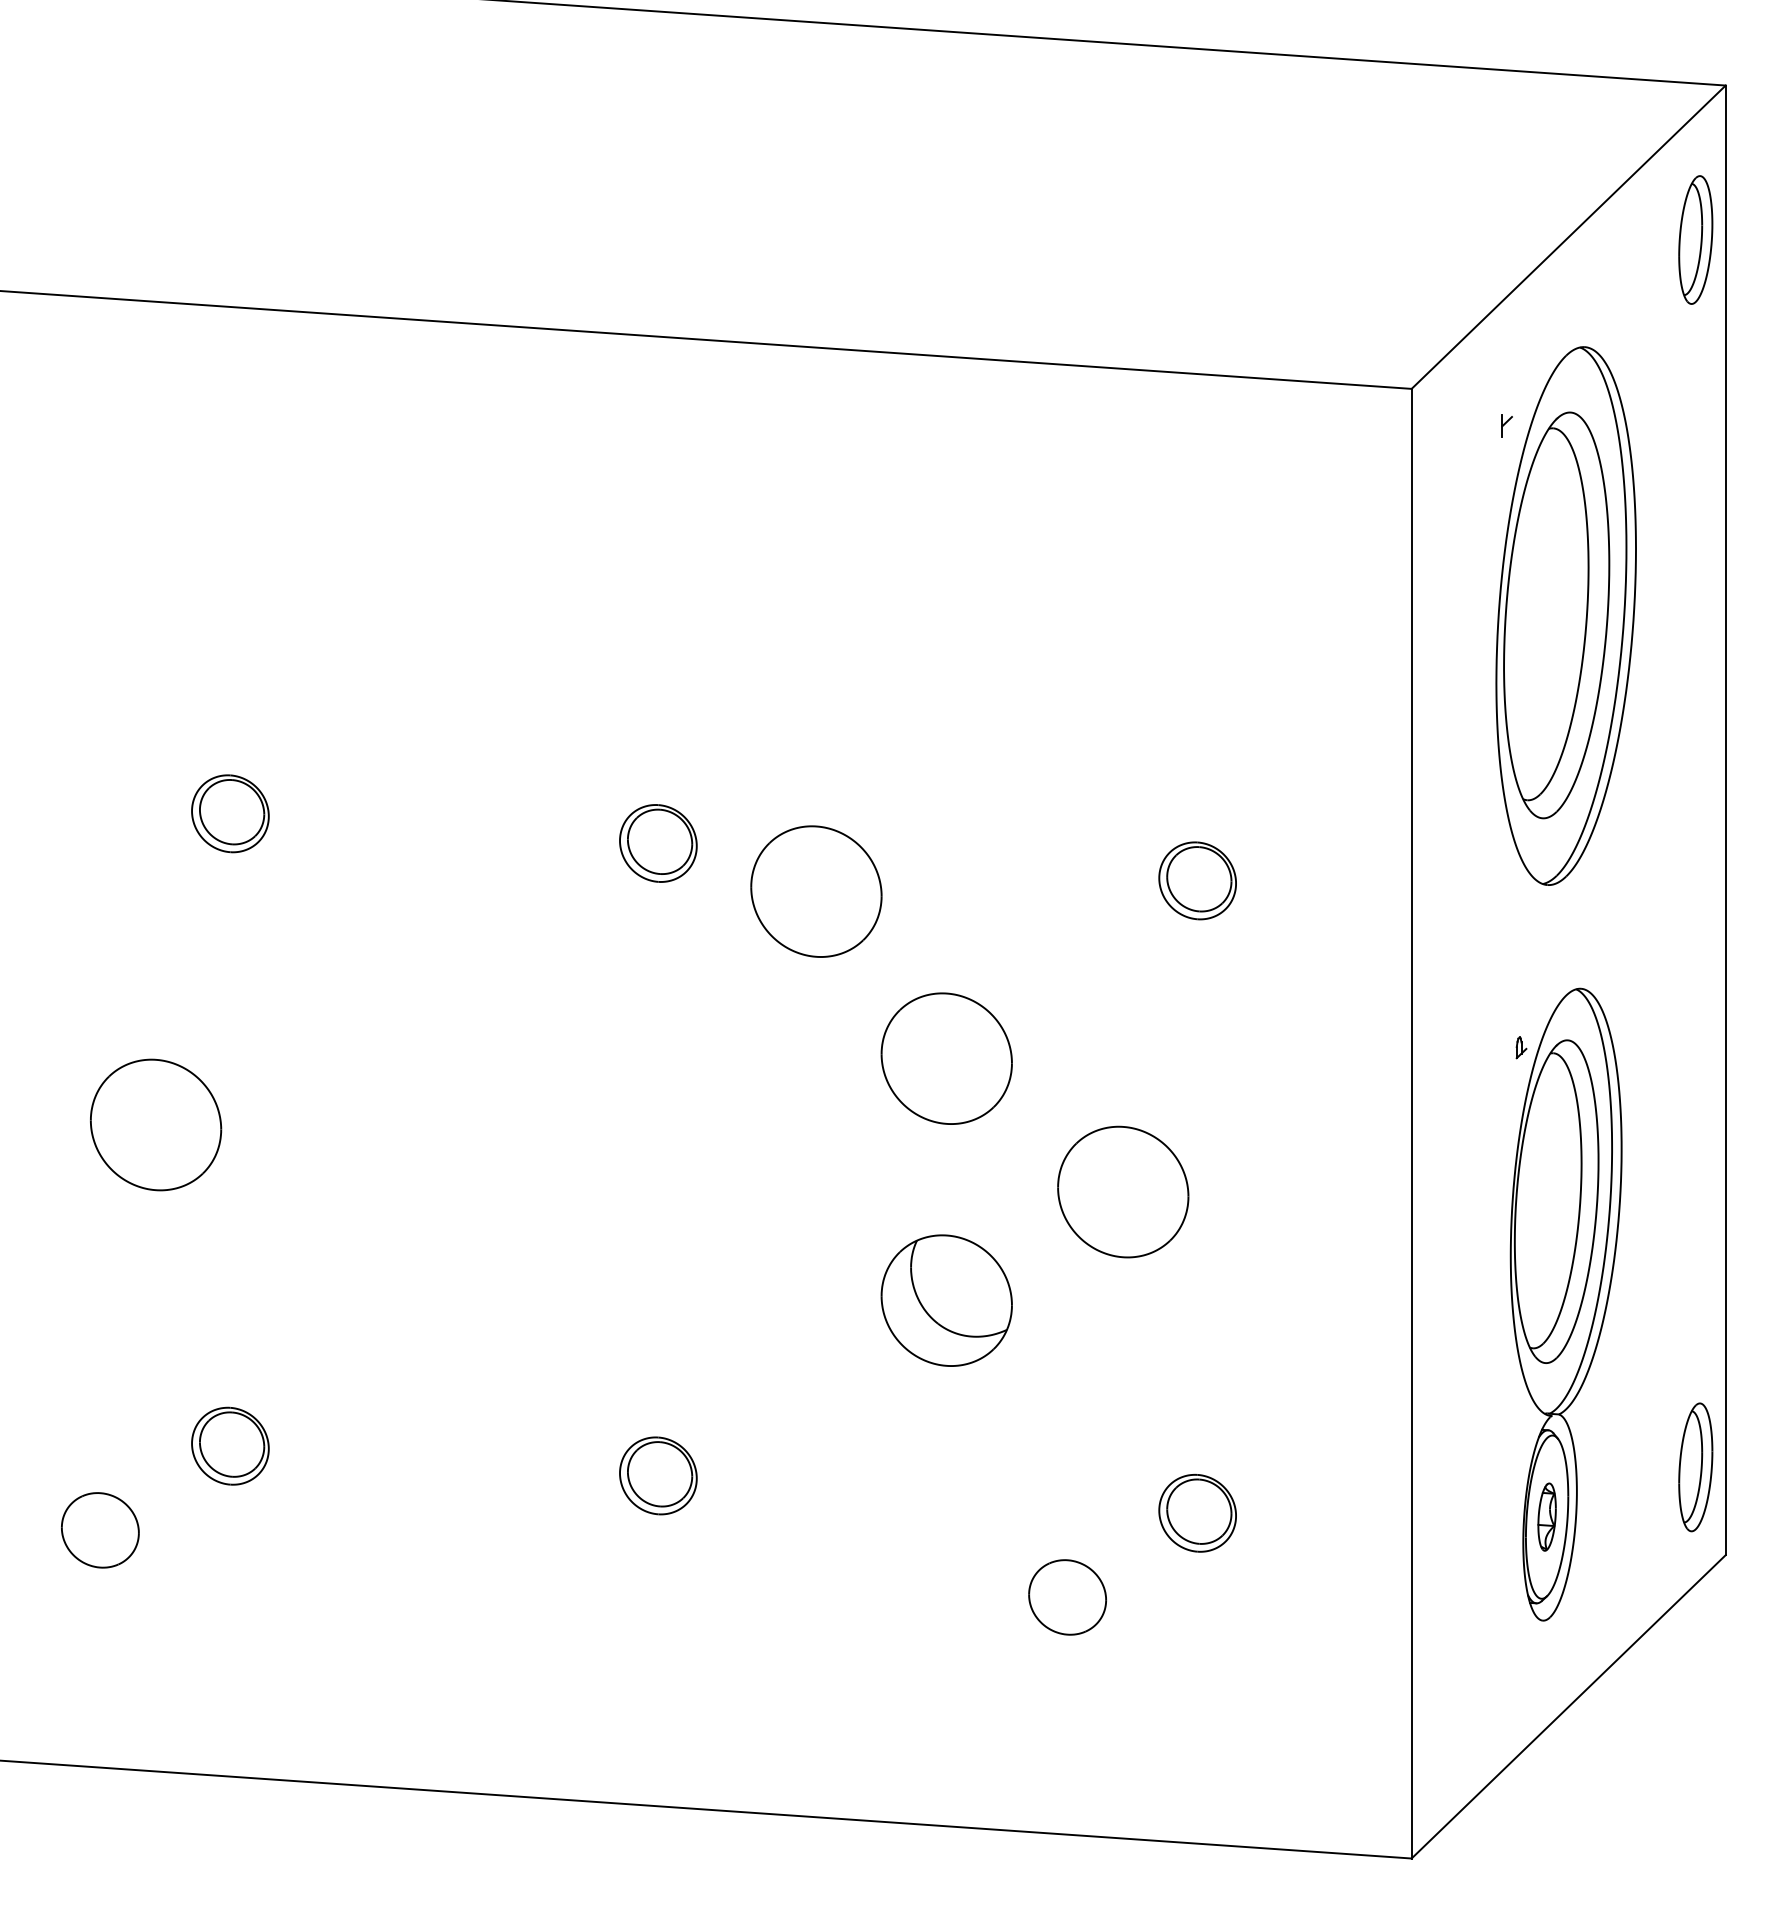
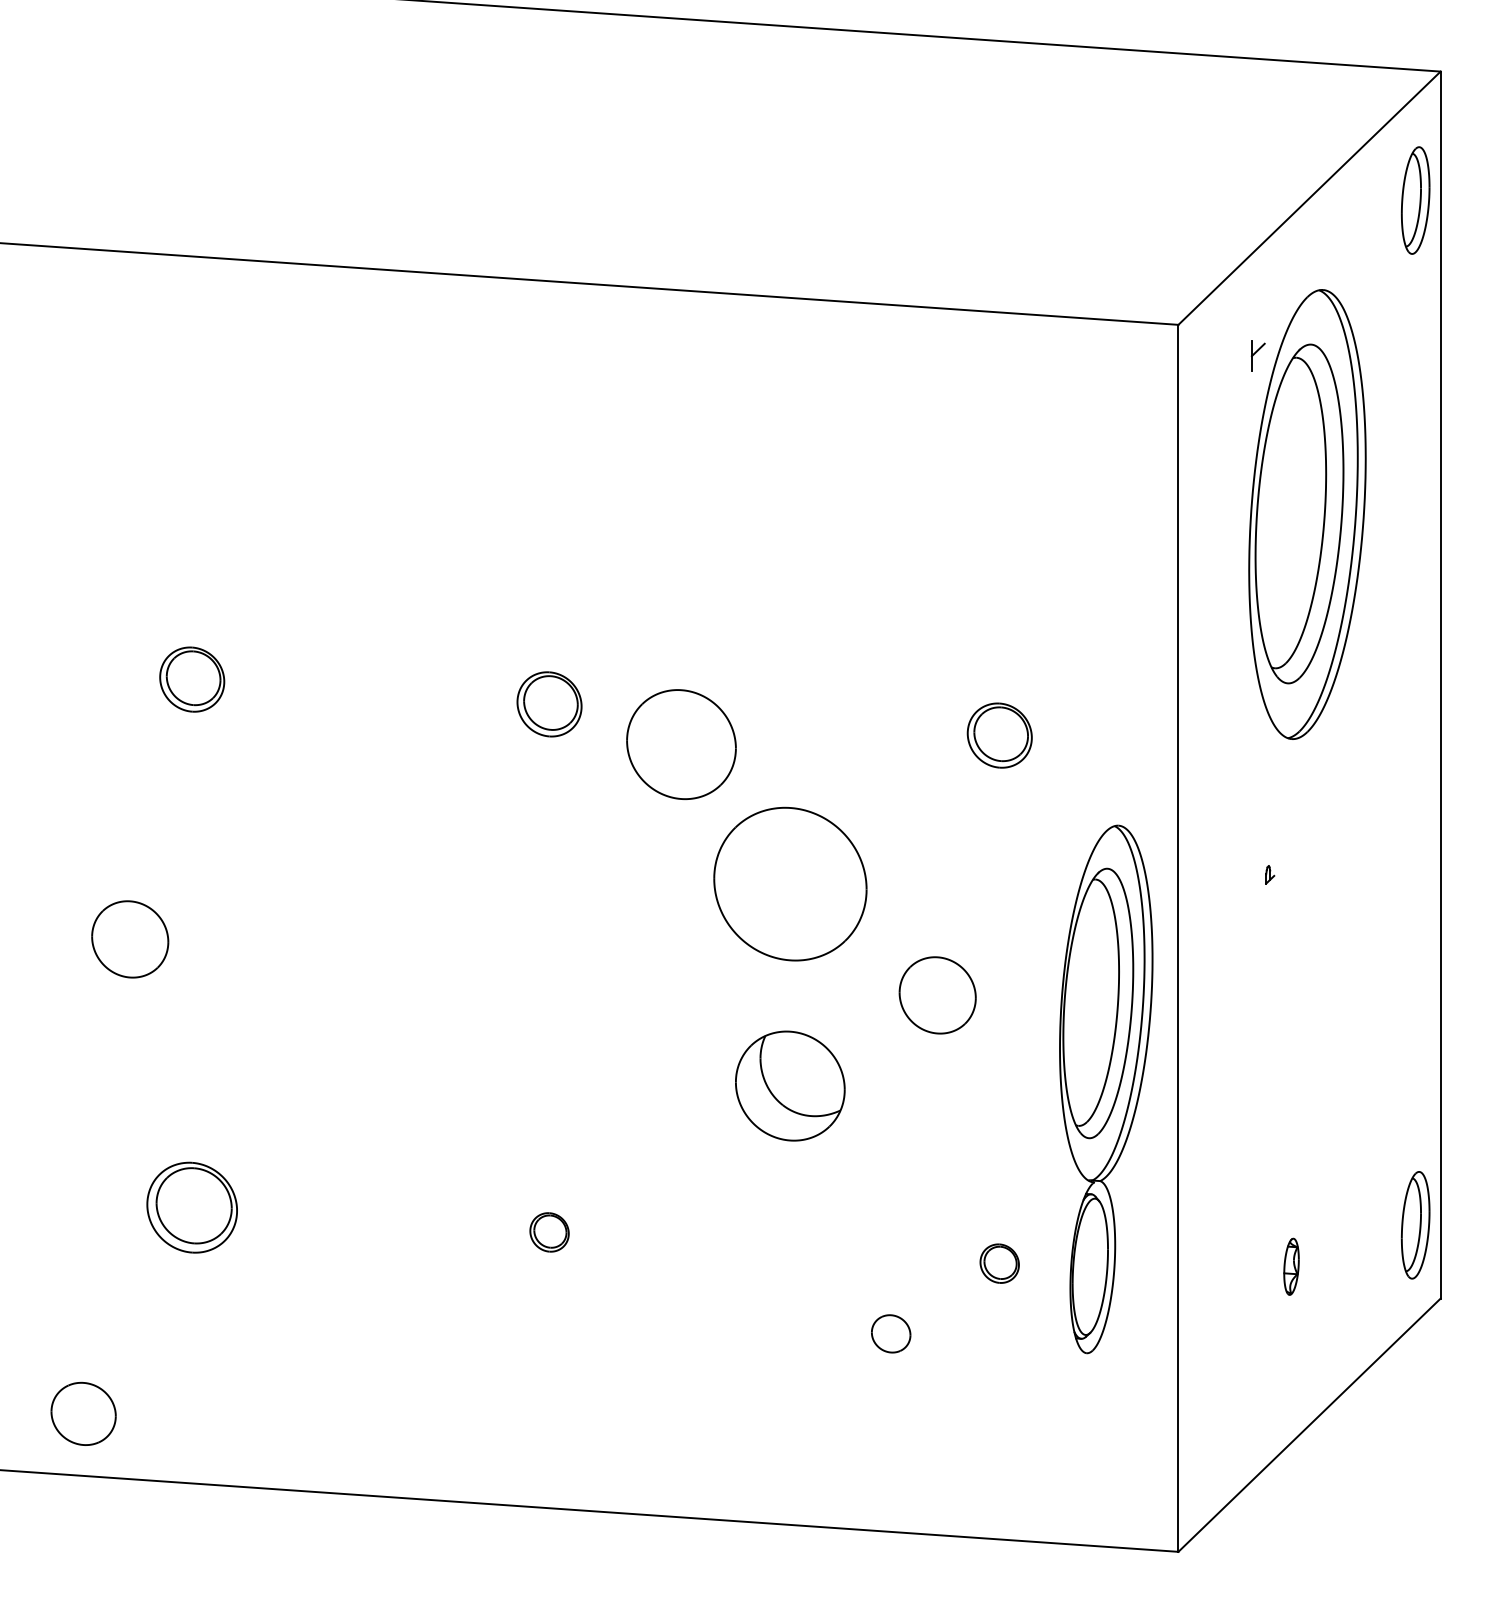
part: (1506, 425) -> (1257, 355), size x1.6
part: (946, 1058) -> (790, 883), size x1.4
part: (156, 1124) -> (130, 939), size x0.7
part: (1123, 1191) -> (937, 994), size x0.7
part: (1565, 1304) -> (1105, 1089), moved
part: (230, 1445) -> (192, 1207), size x1.4
part: (658, 1475) -> (549, 1232), size x0.6
part: (1197, 1513) -> (999, 1263), size x0.6
part: (100, 1530) -> (83, 1414), moved
part: (1067, 1597) -> (891, 1333), size x0.6

